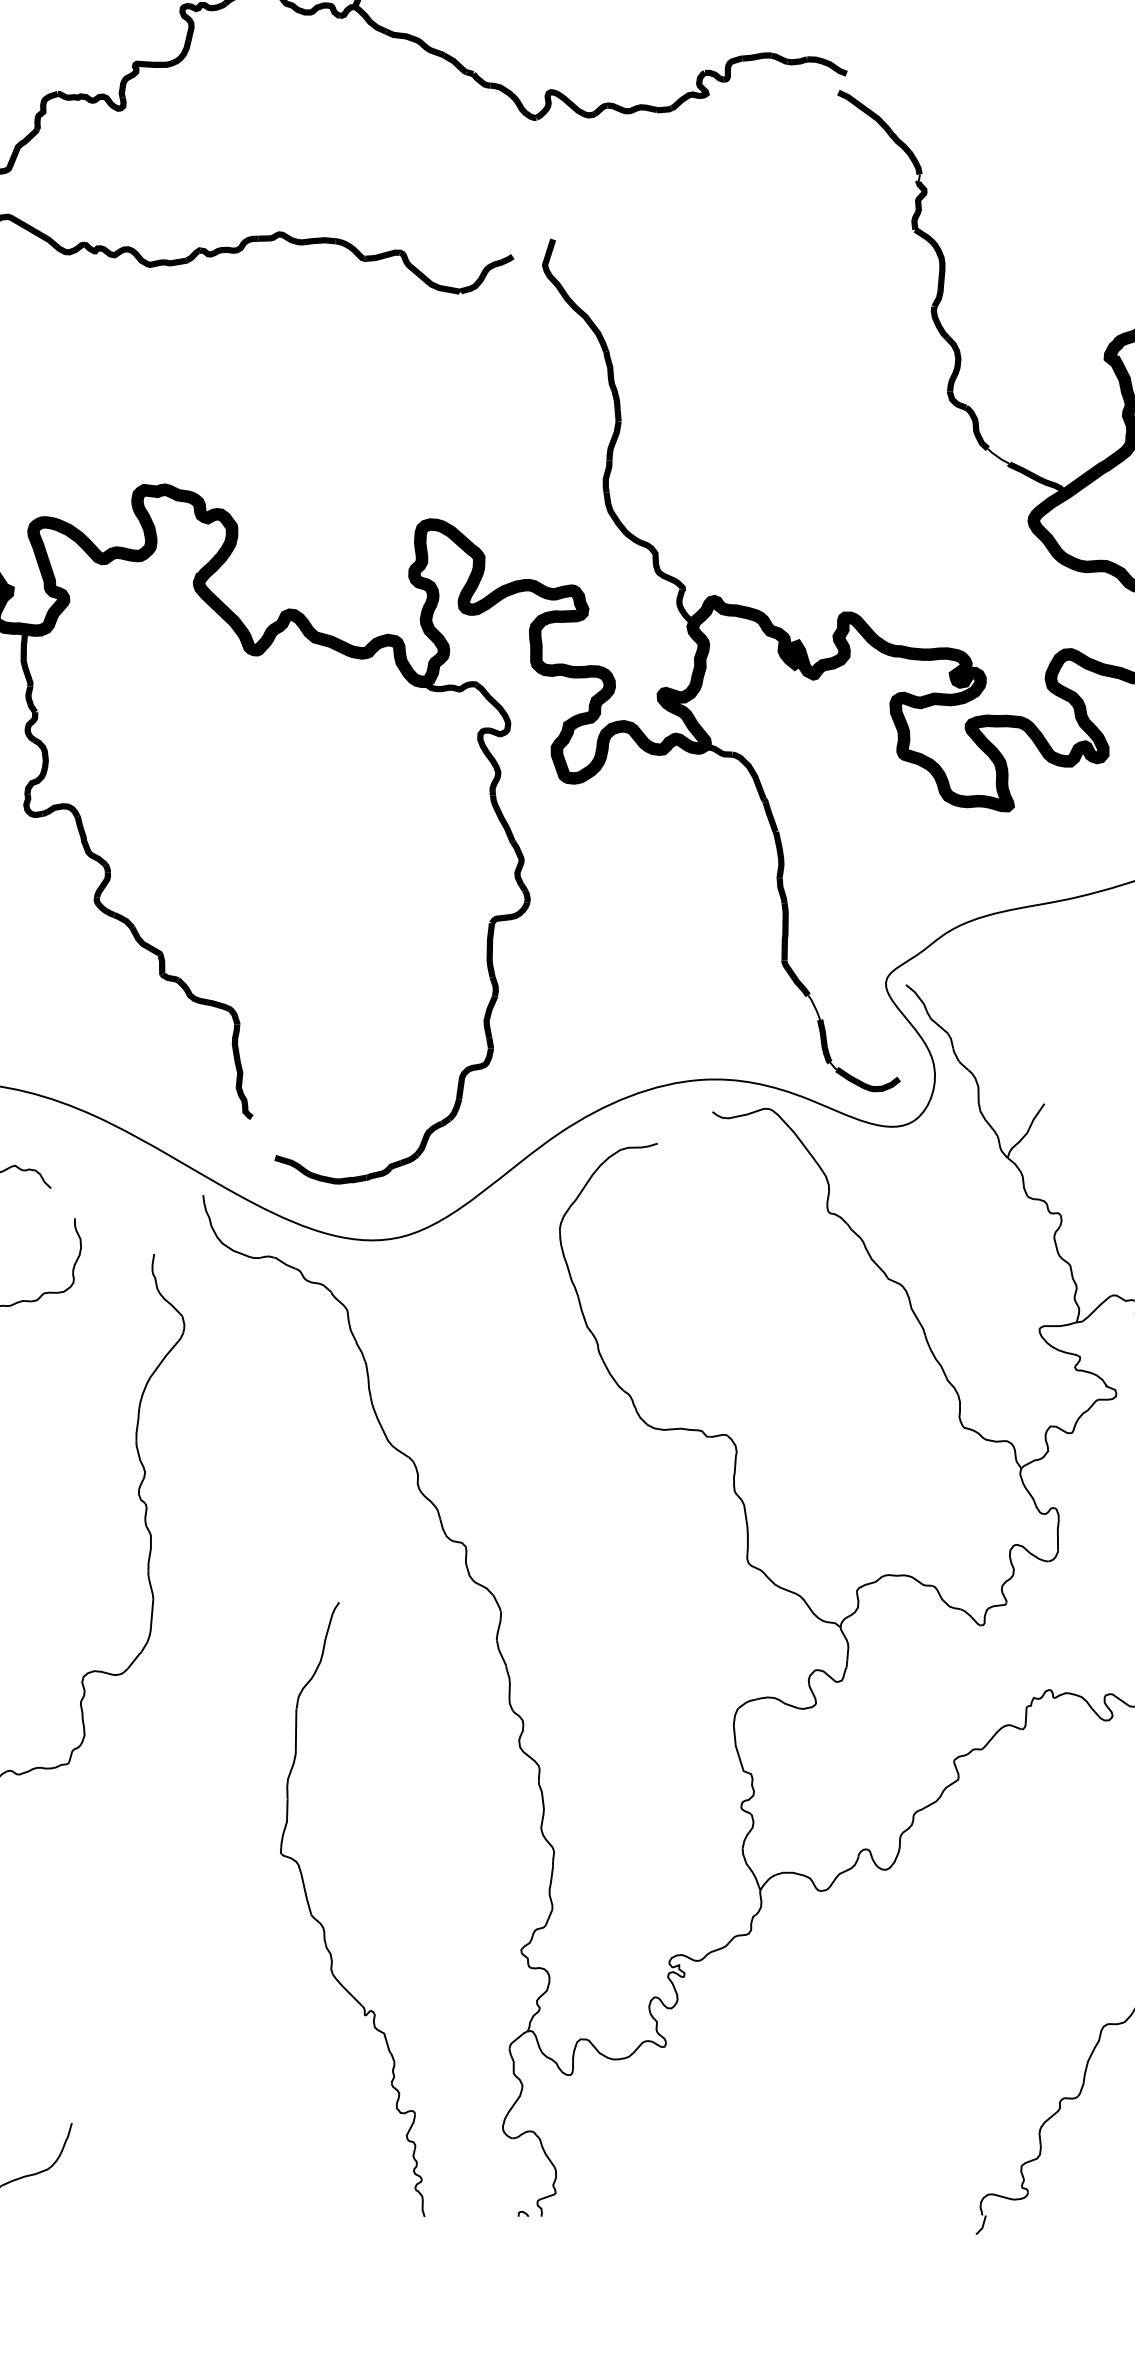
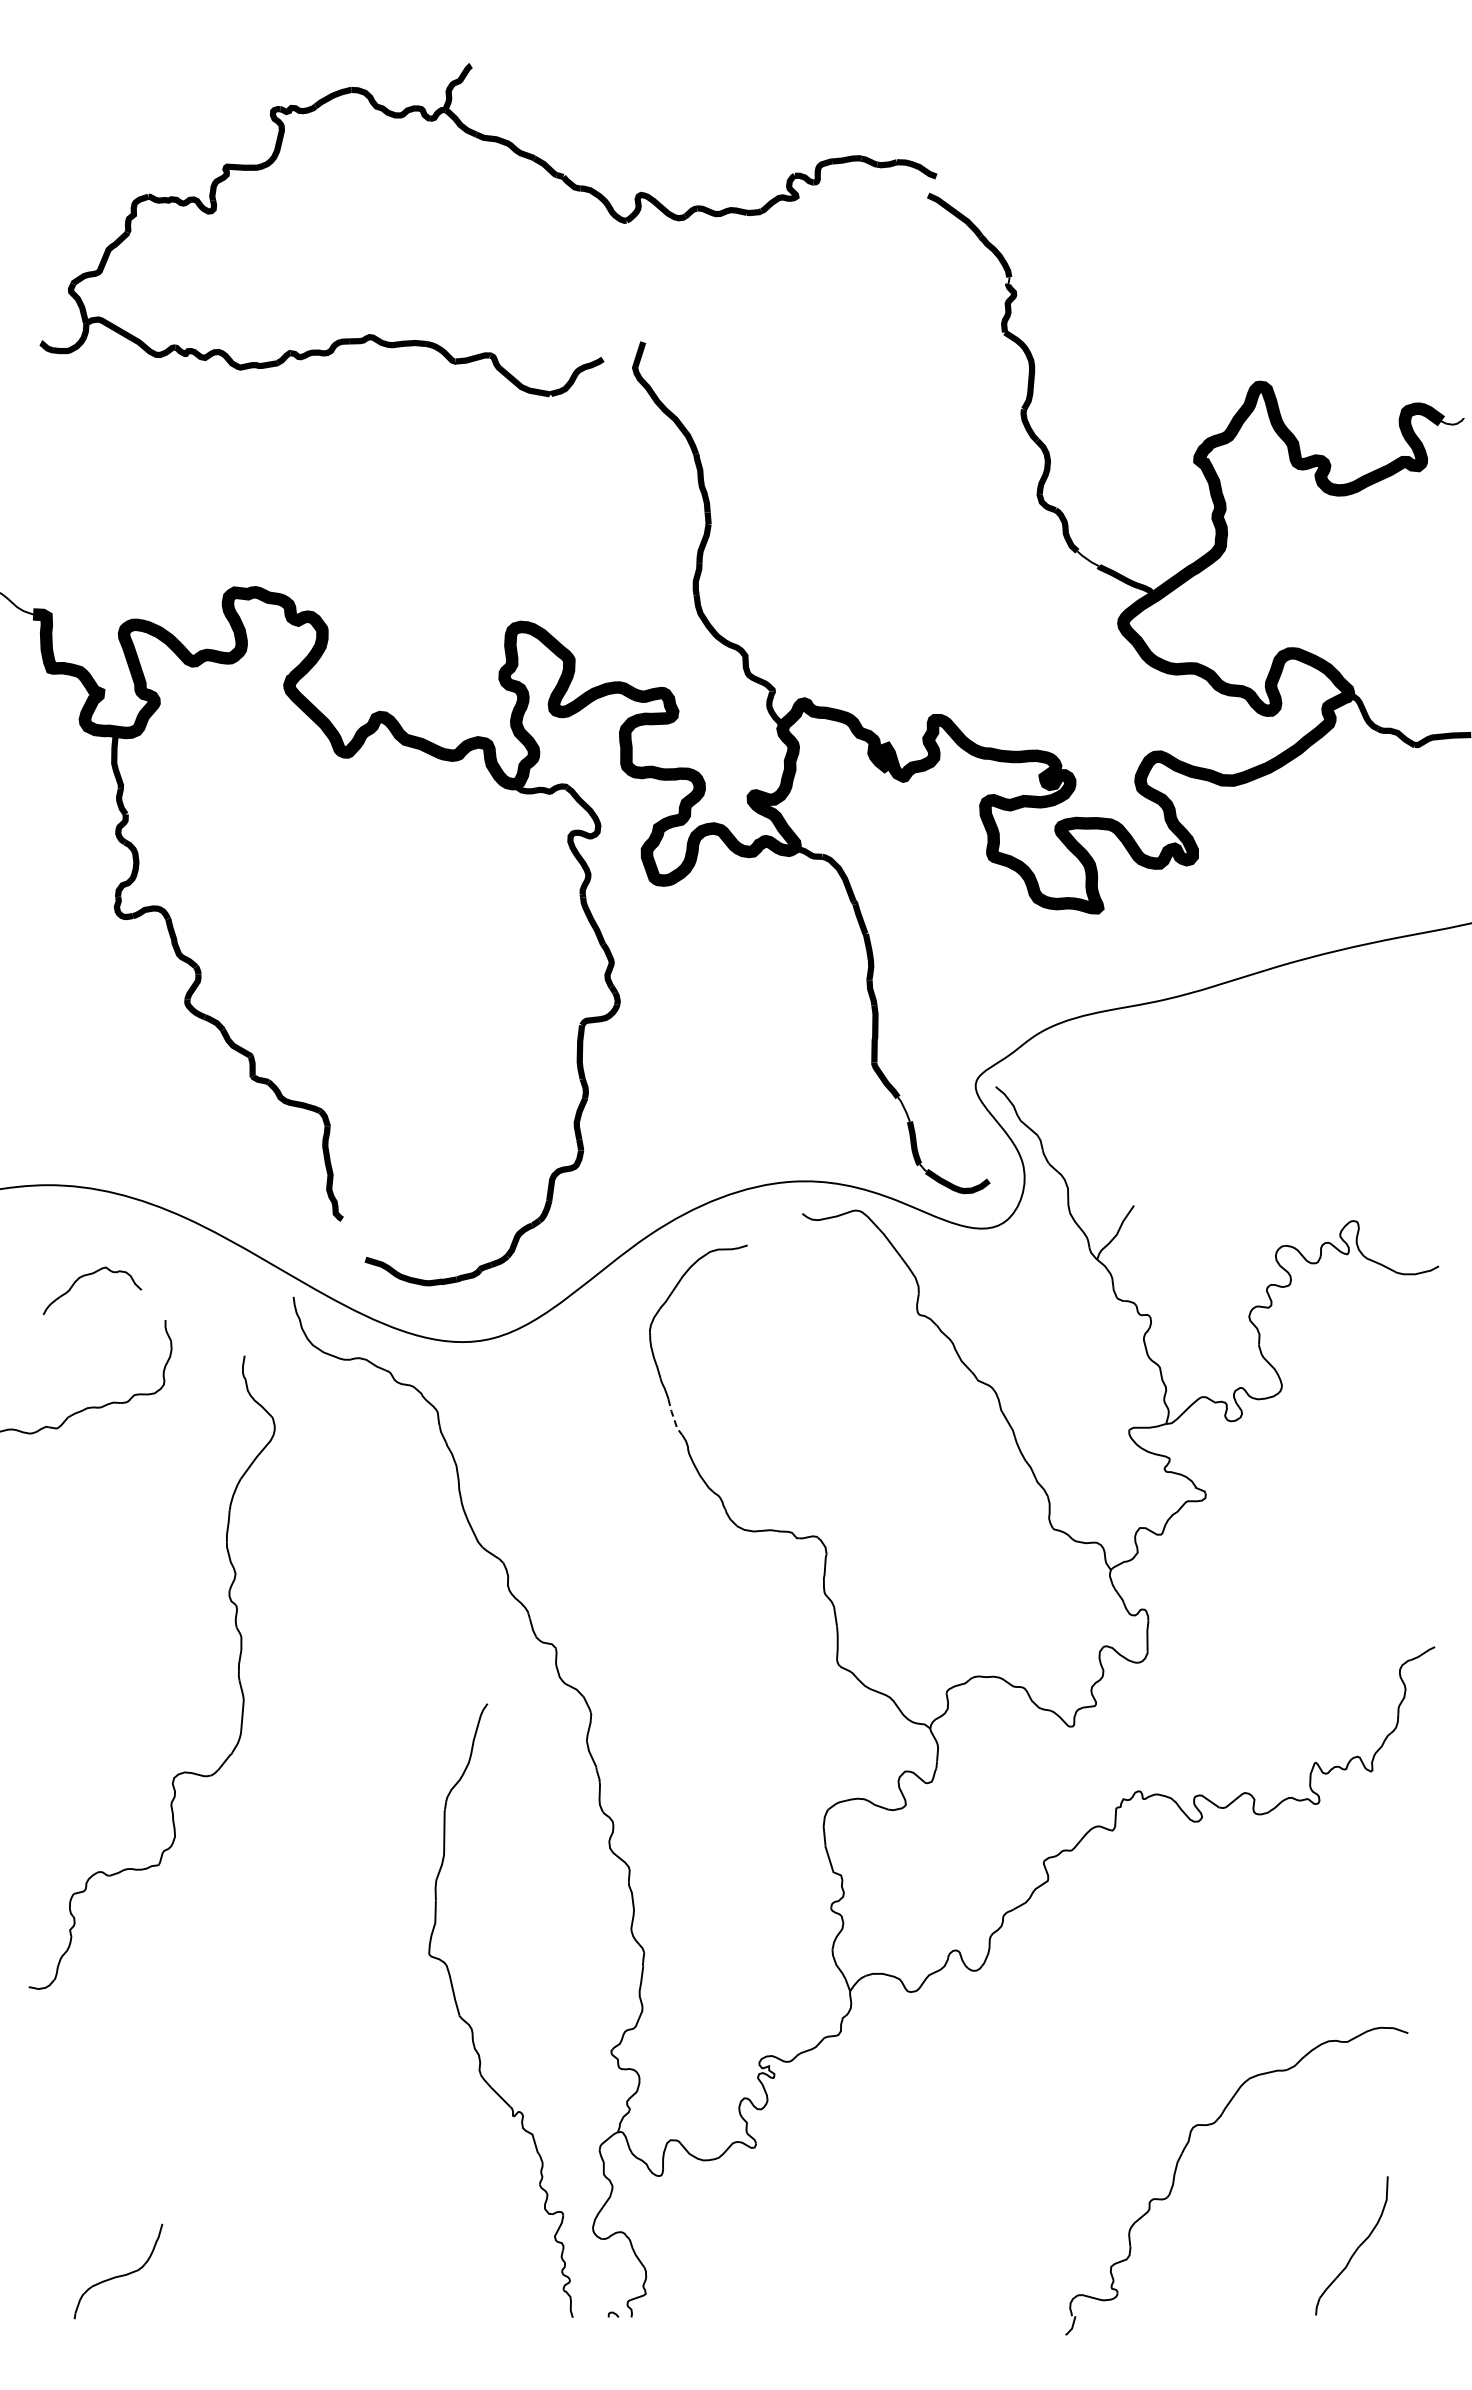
line: (583, 1316) -> (673, 1418), solid -> dashed
part: (323, 1925) -> (471, 2026), moved

